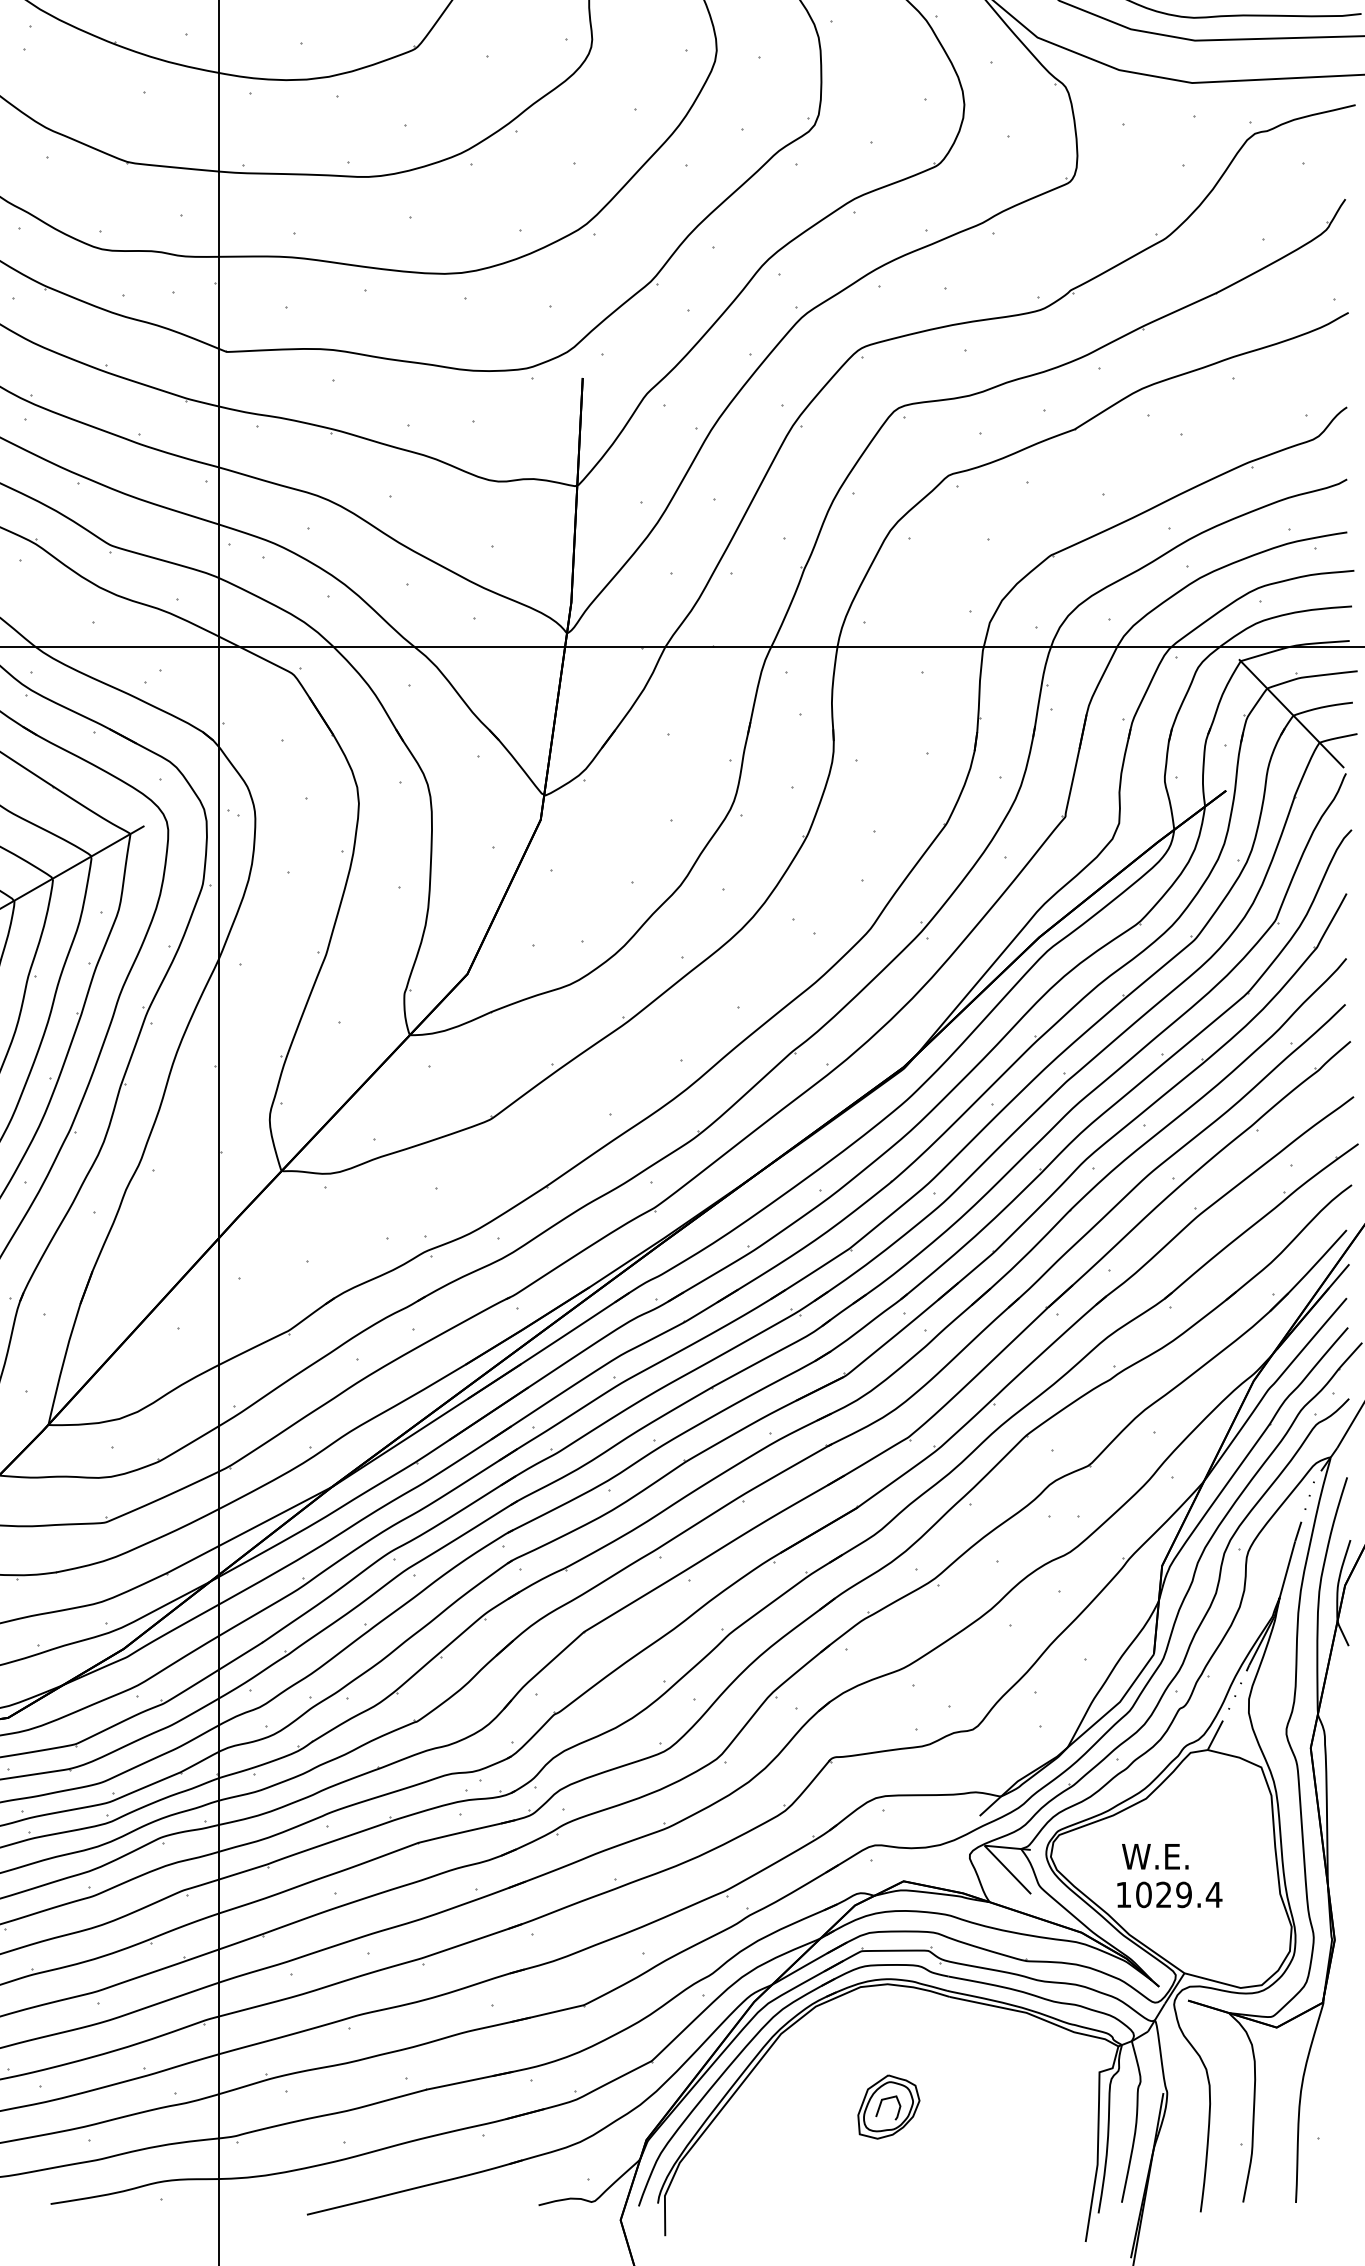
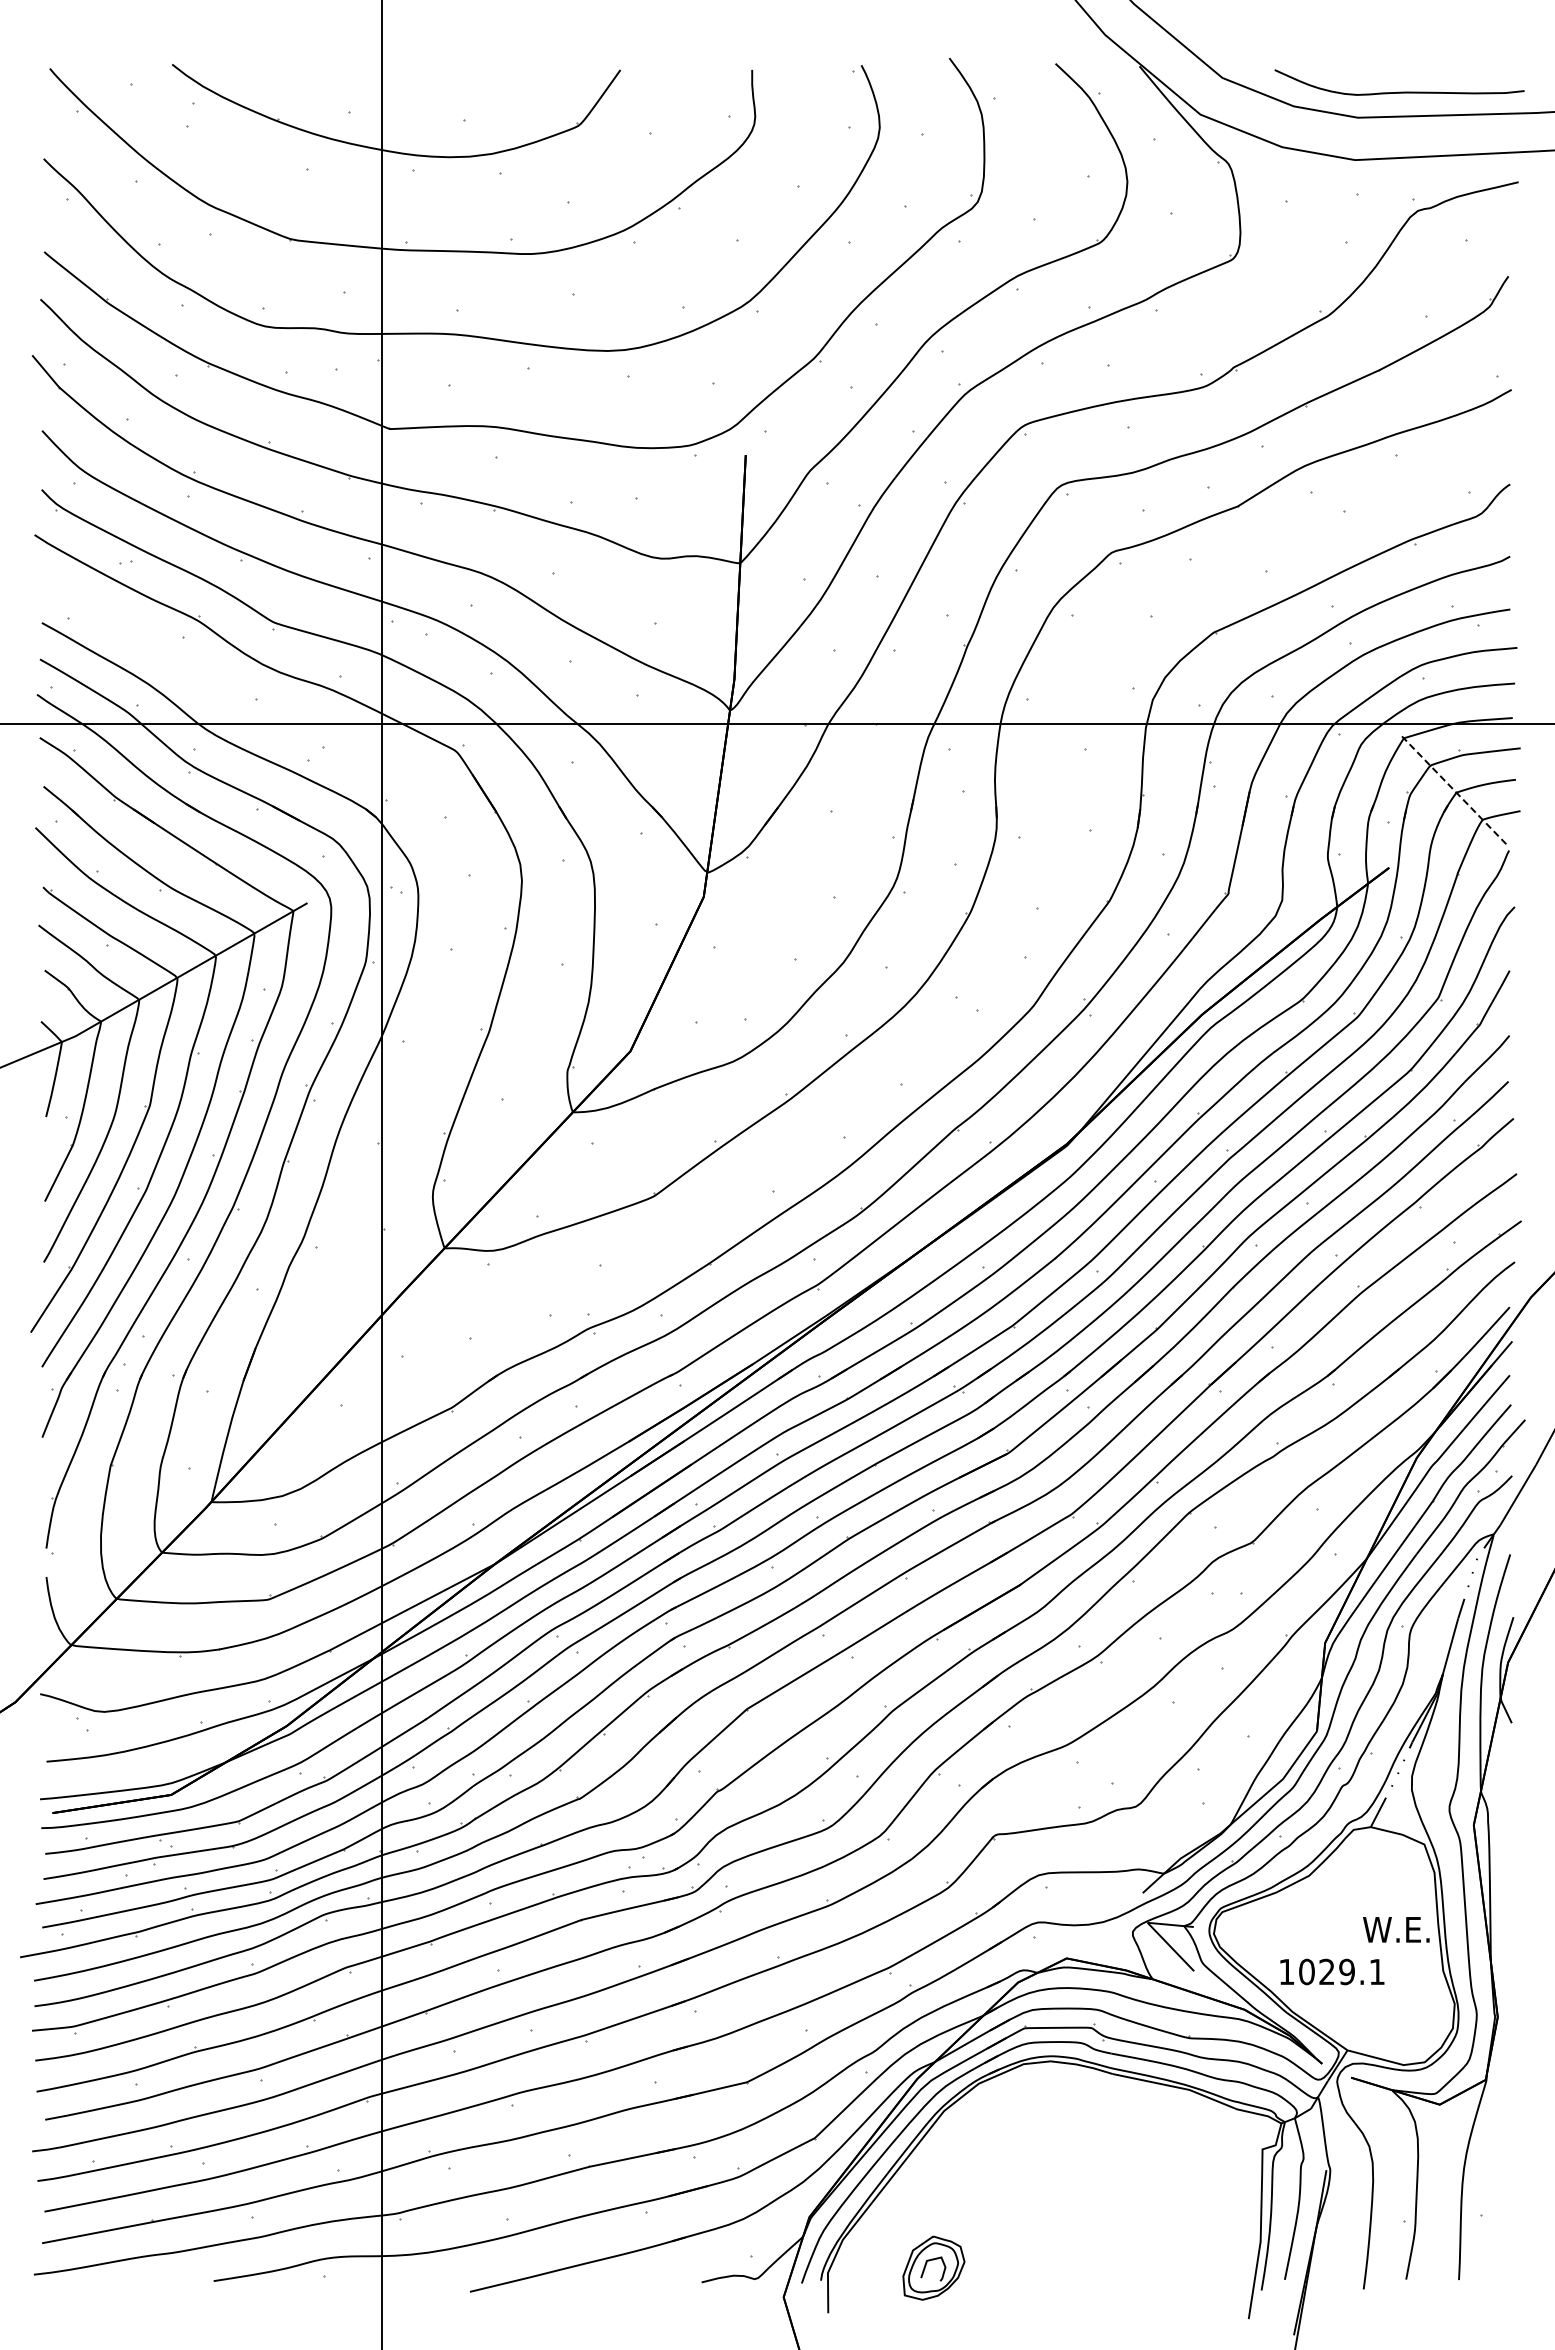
line: (1291, 713) -> (1454, 790), solid -> dashed
text: (1155, 1856) -> (1396, 1929), moved
text: (1213, 1894) -> (1376, 1971), 1029.4 -> 1029.1
part: (888, 2106) -> (933, 2267), moved

